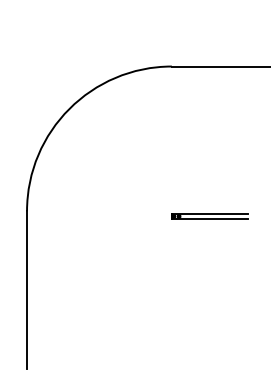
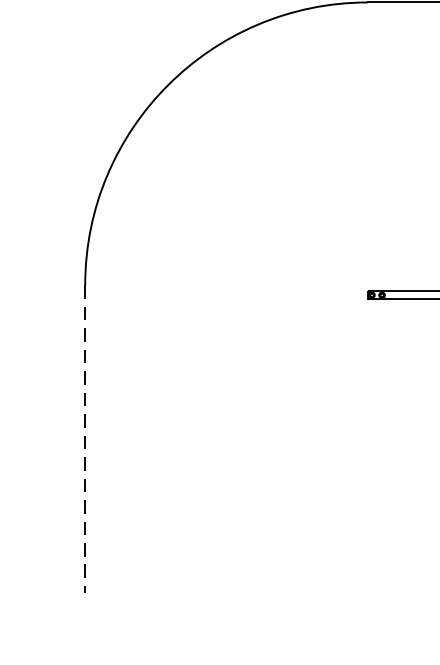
line: (27, 290) -> (86, 439), solid -> dashed

